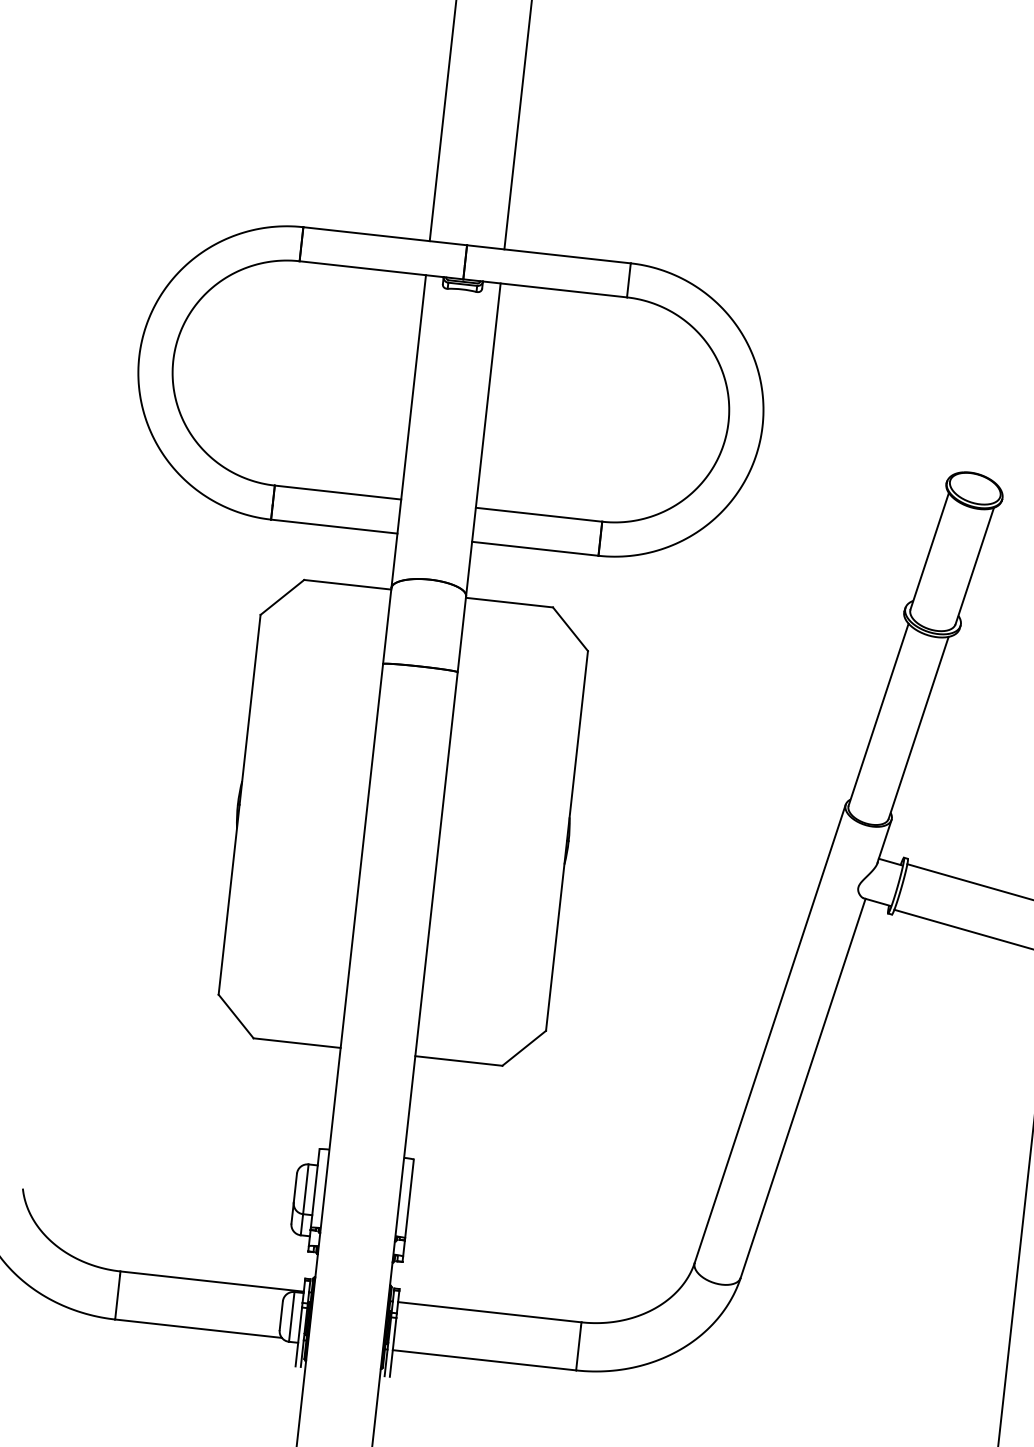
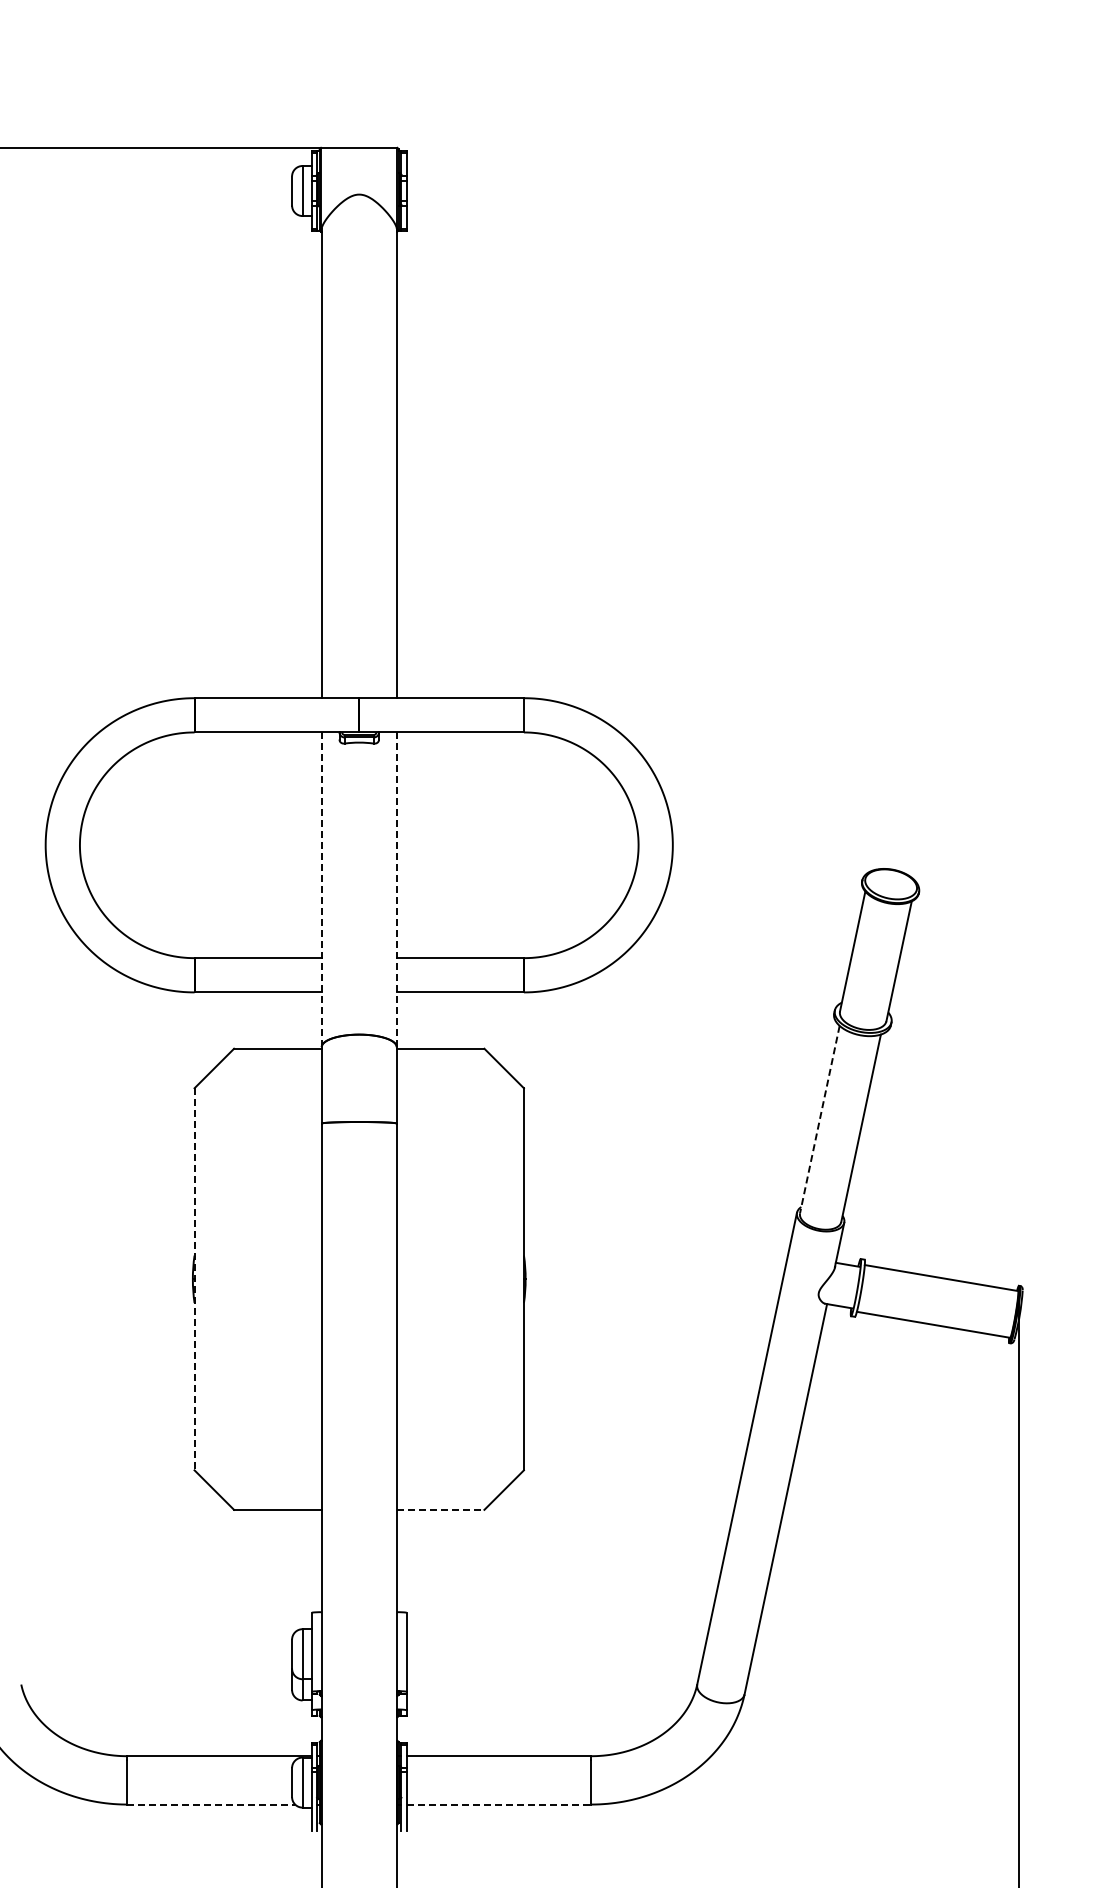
line: (408, 432) -> (321, 890), solid -> dashed
line: (483, 439) -> (396, 889), solid -> dashed
line: (878, 714) -> (819, 1119), solid -> dashed
line: (239, 804) -> (194, 1279), solid -> dashed
line: (458, 1060) -> (440, 1509), solid -> dashed
line: (198, 1328) -> (211, 1804), solid -> dashed
line: (485, 1360) -> (499, 1804), solid -> dashed

